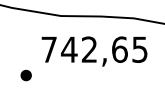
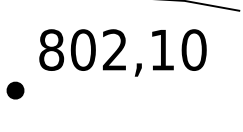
text: (94, 49) -> (122, 49), 742,65 -> 802,10

